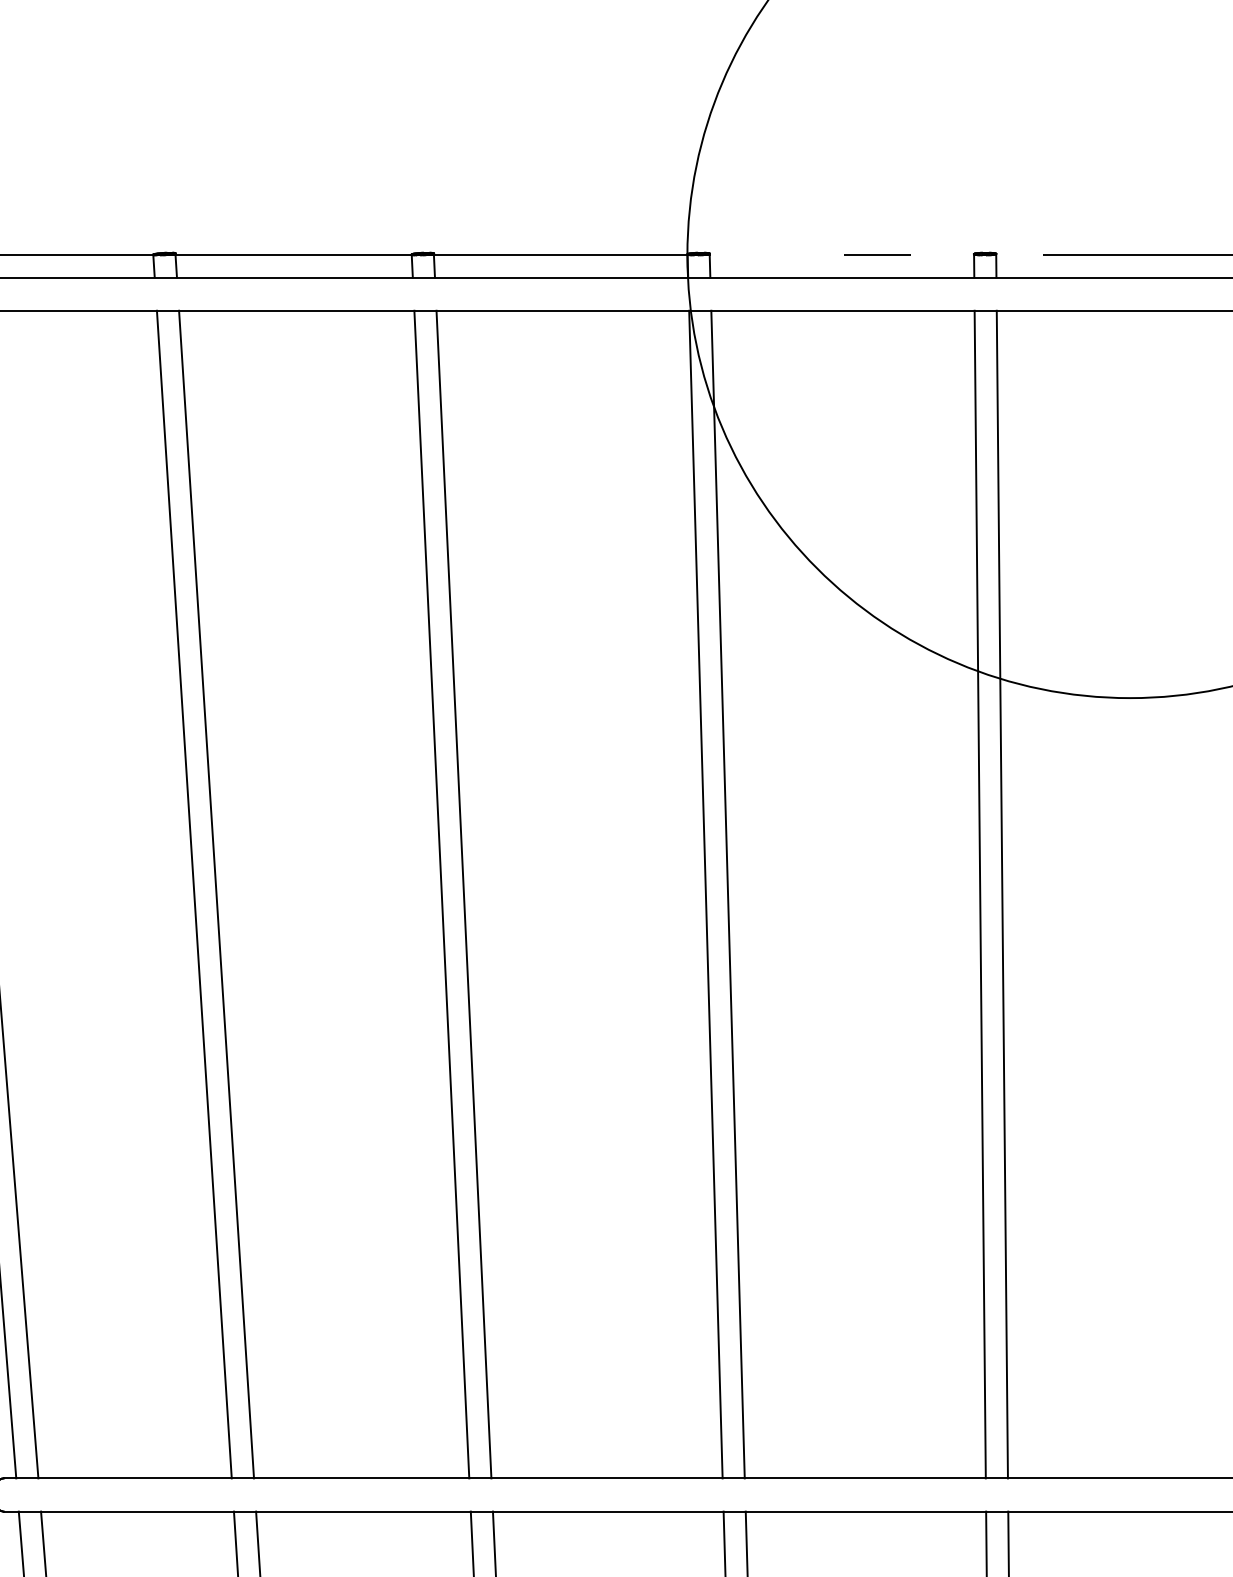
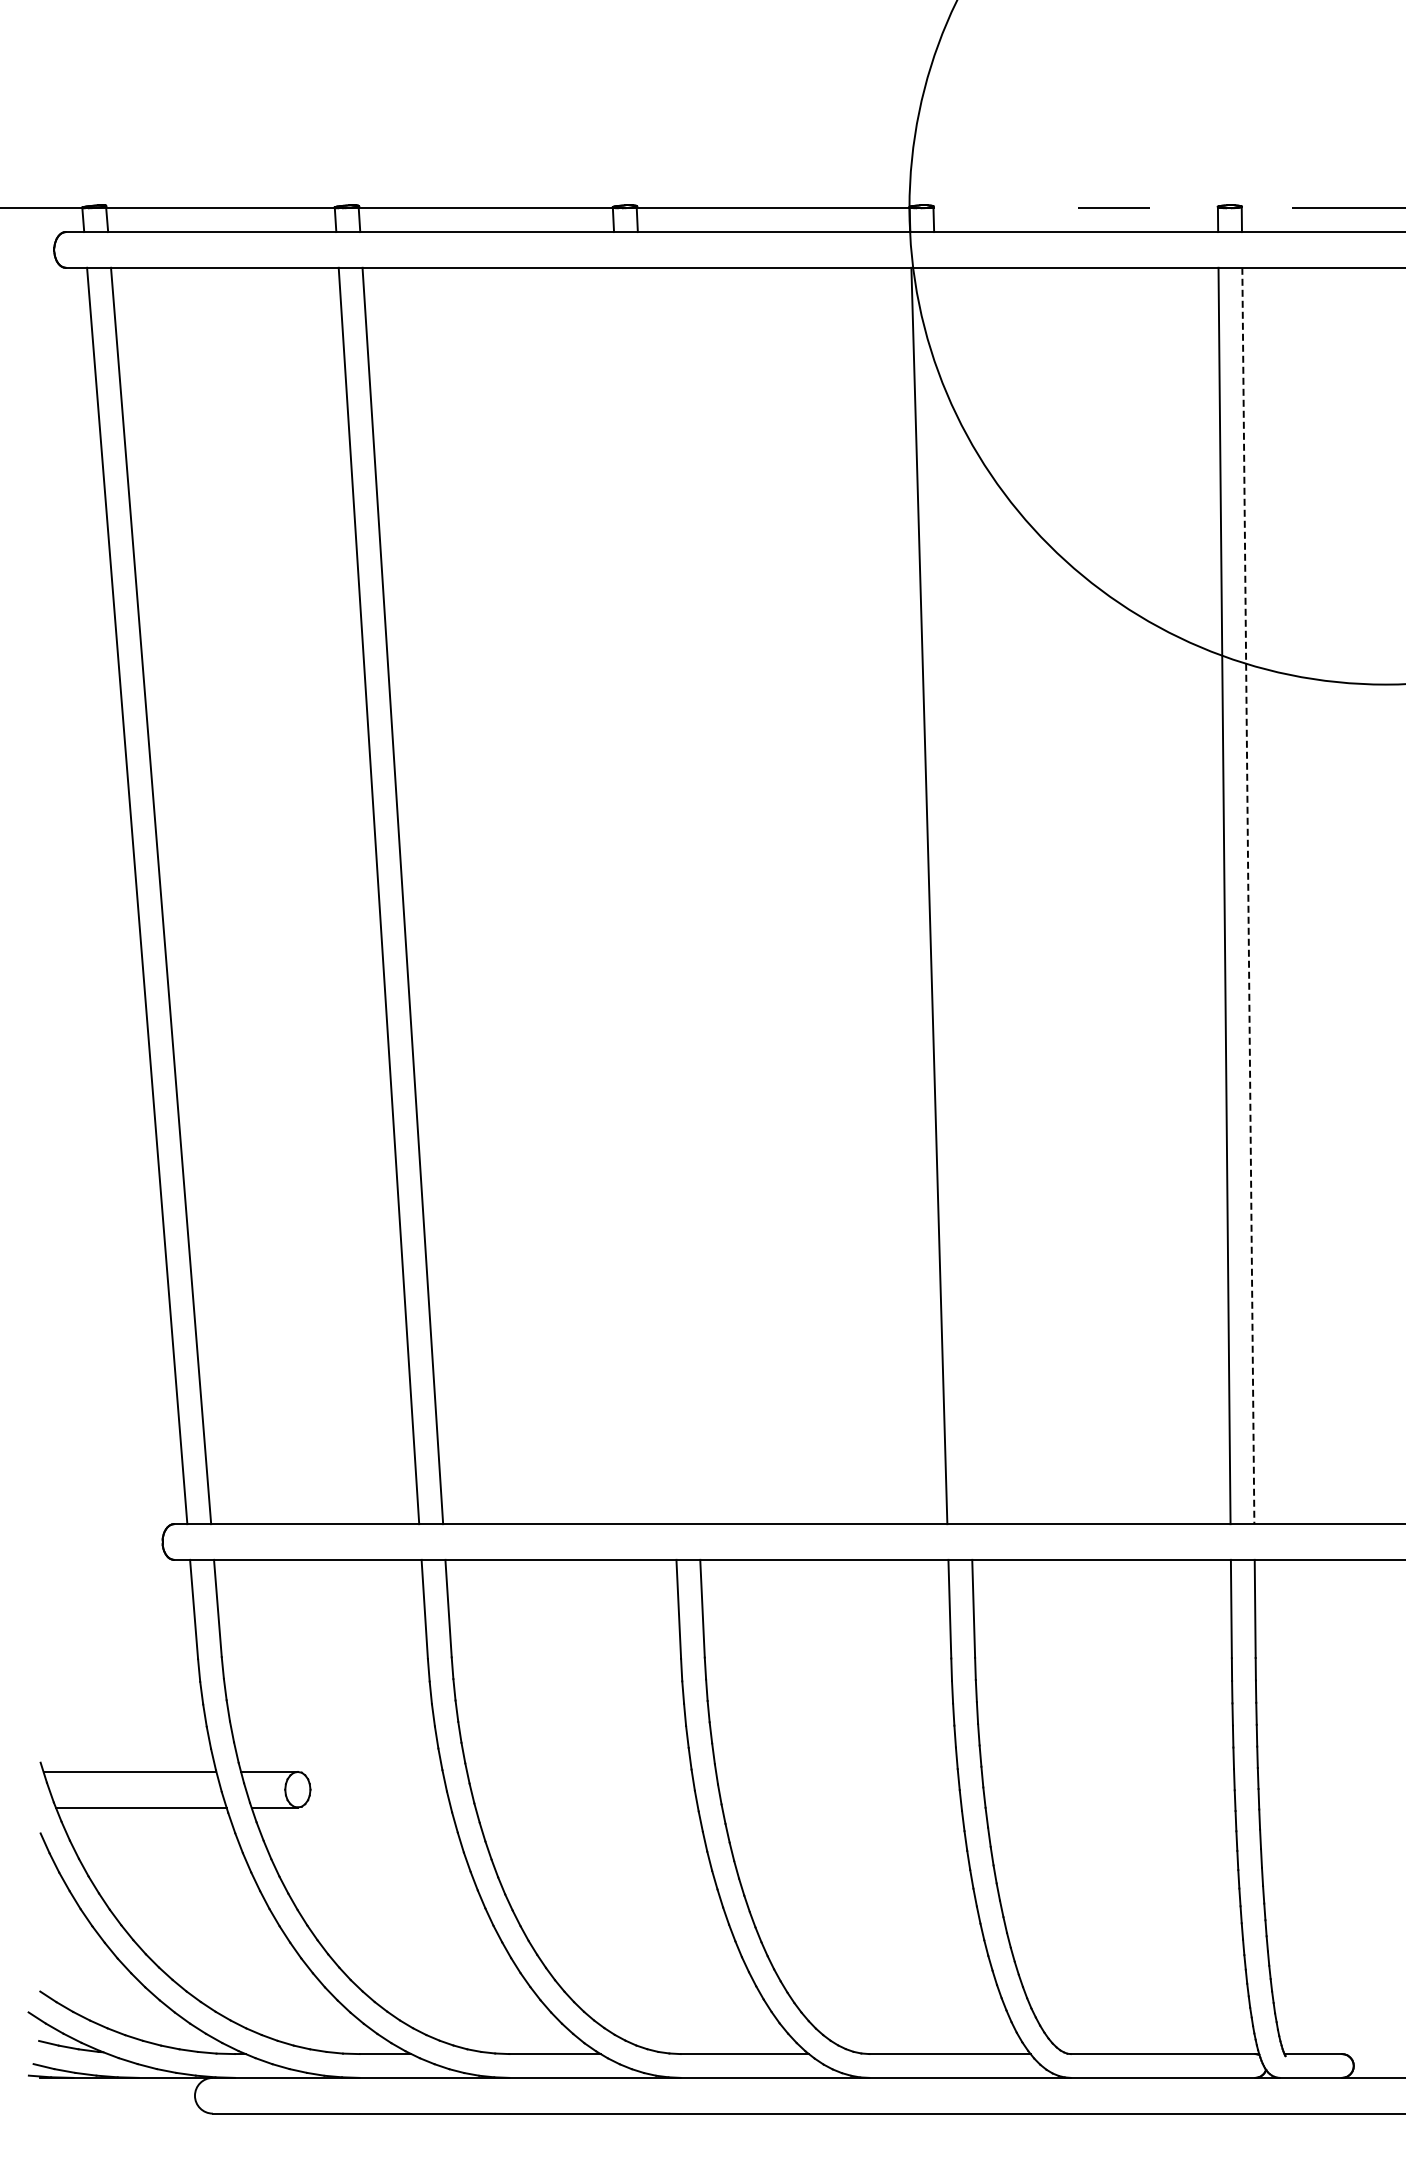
line: (441, 894) -> (644, 895), removed
line: (463, 894) -> (668, 895), removed
line: (728, 894) -> (953, 895), removed
line: (1002, 895) -> (1248, 896), solid -> dashed

